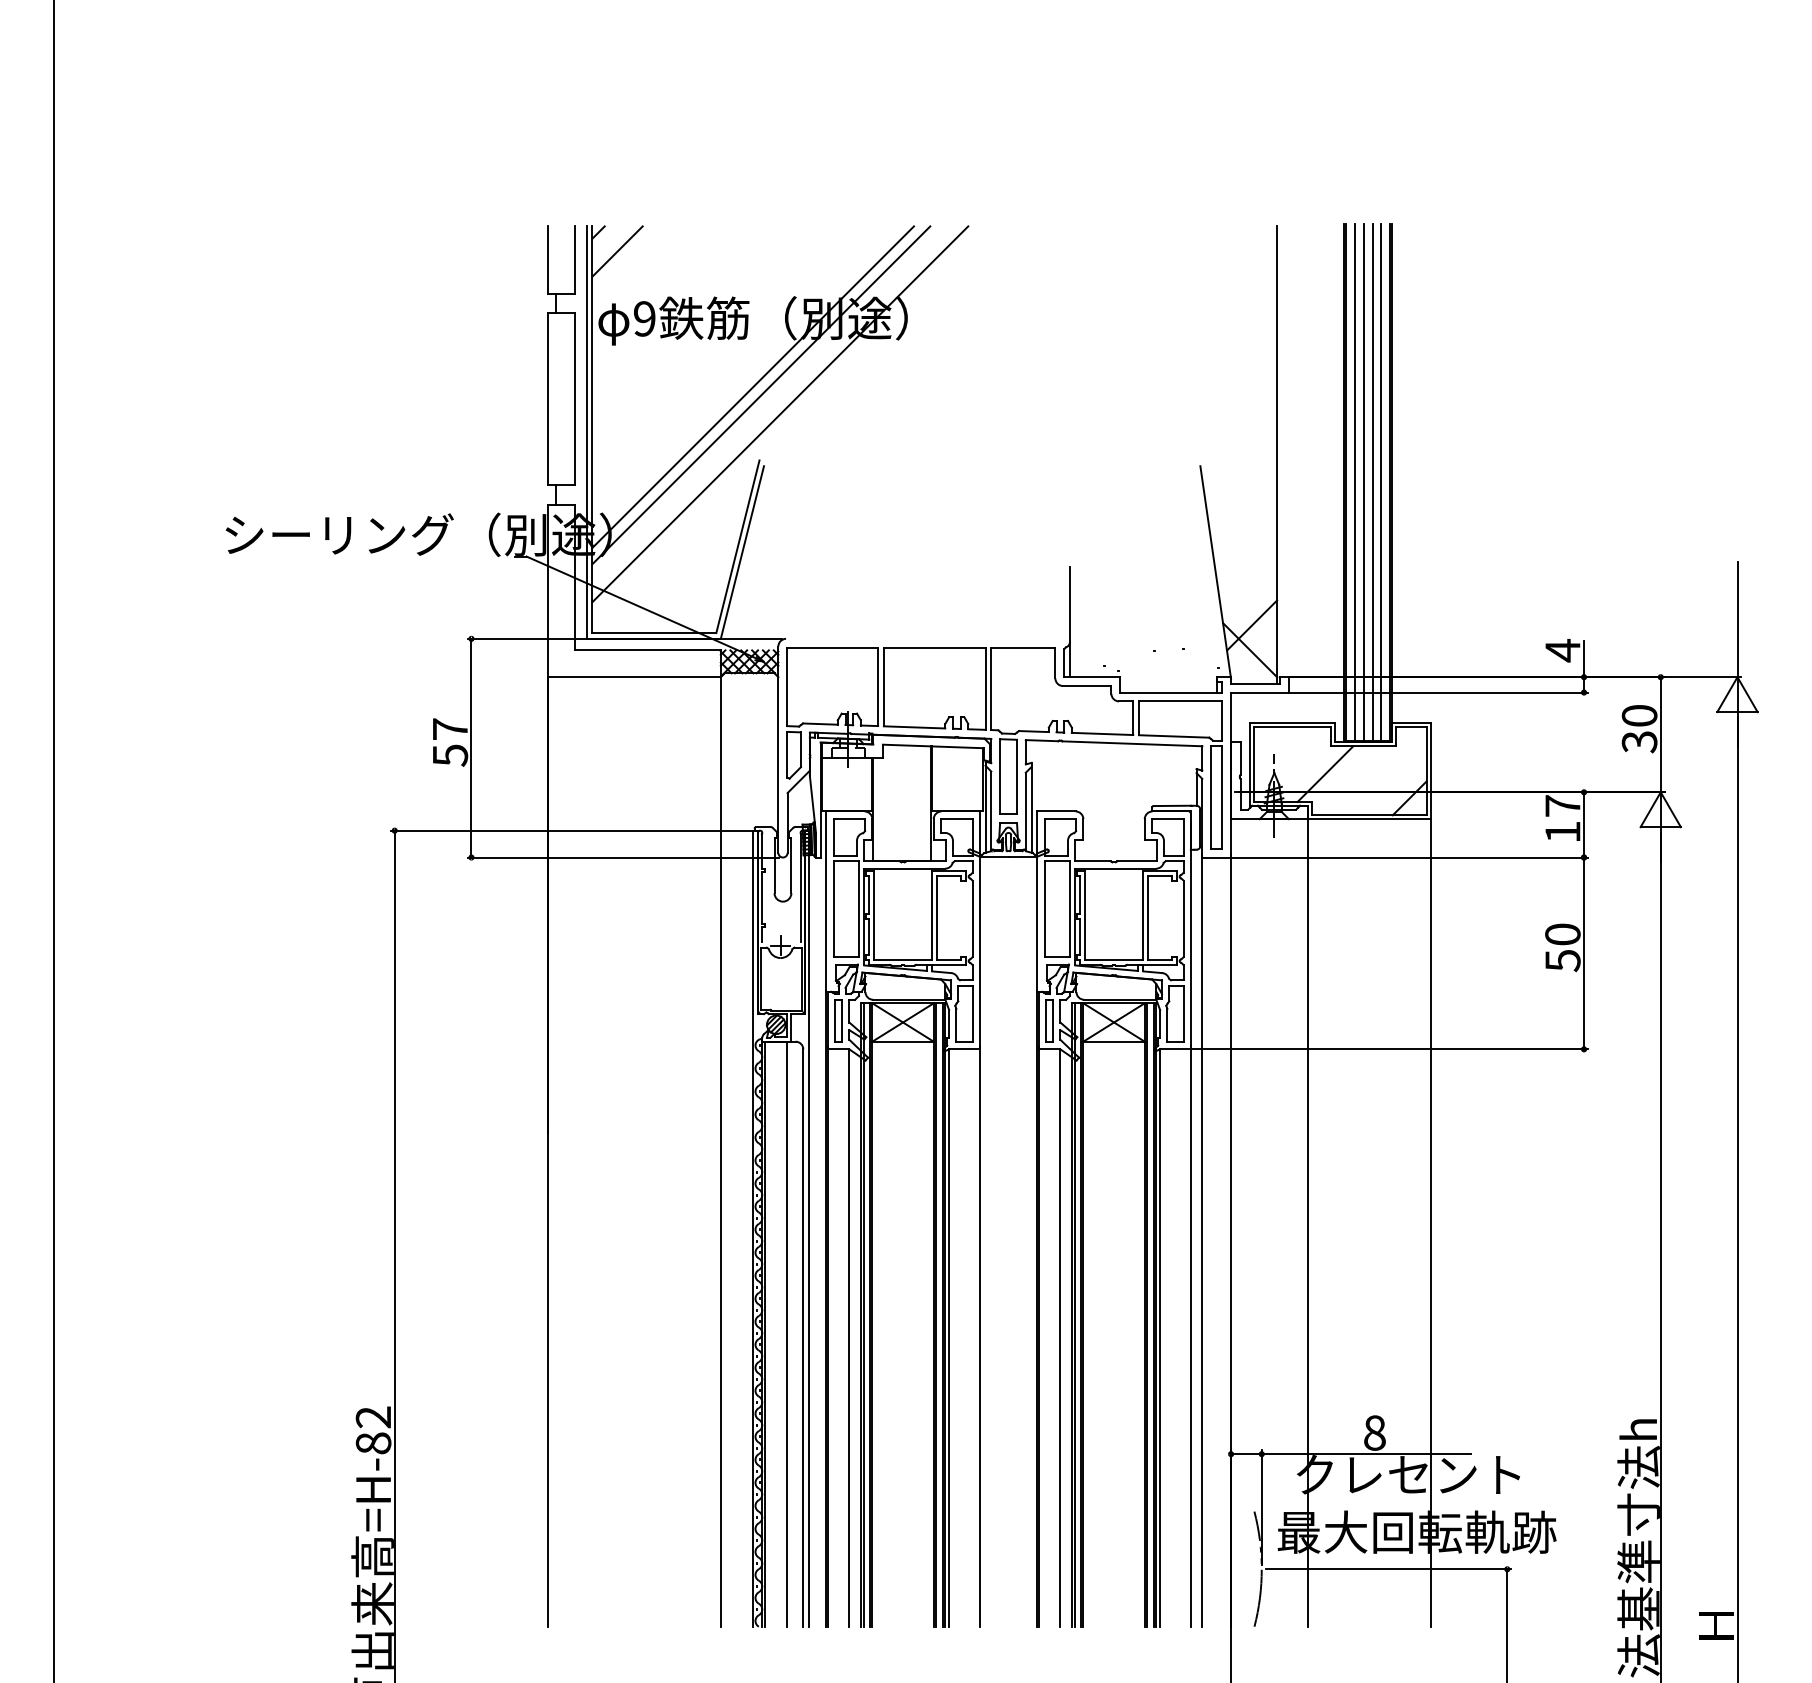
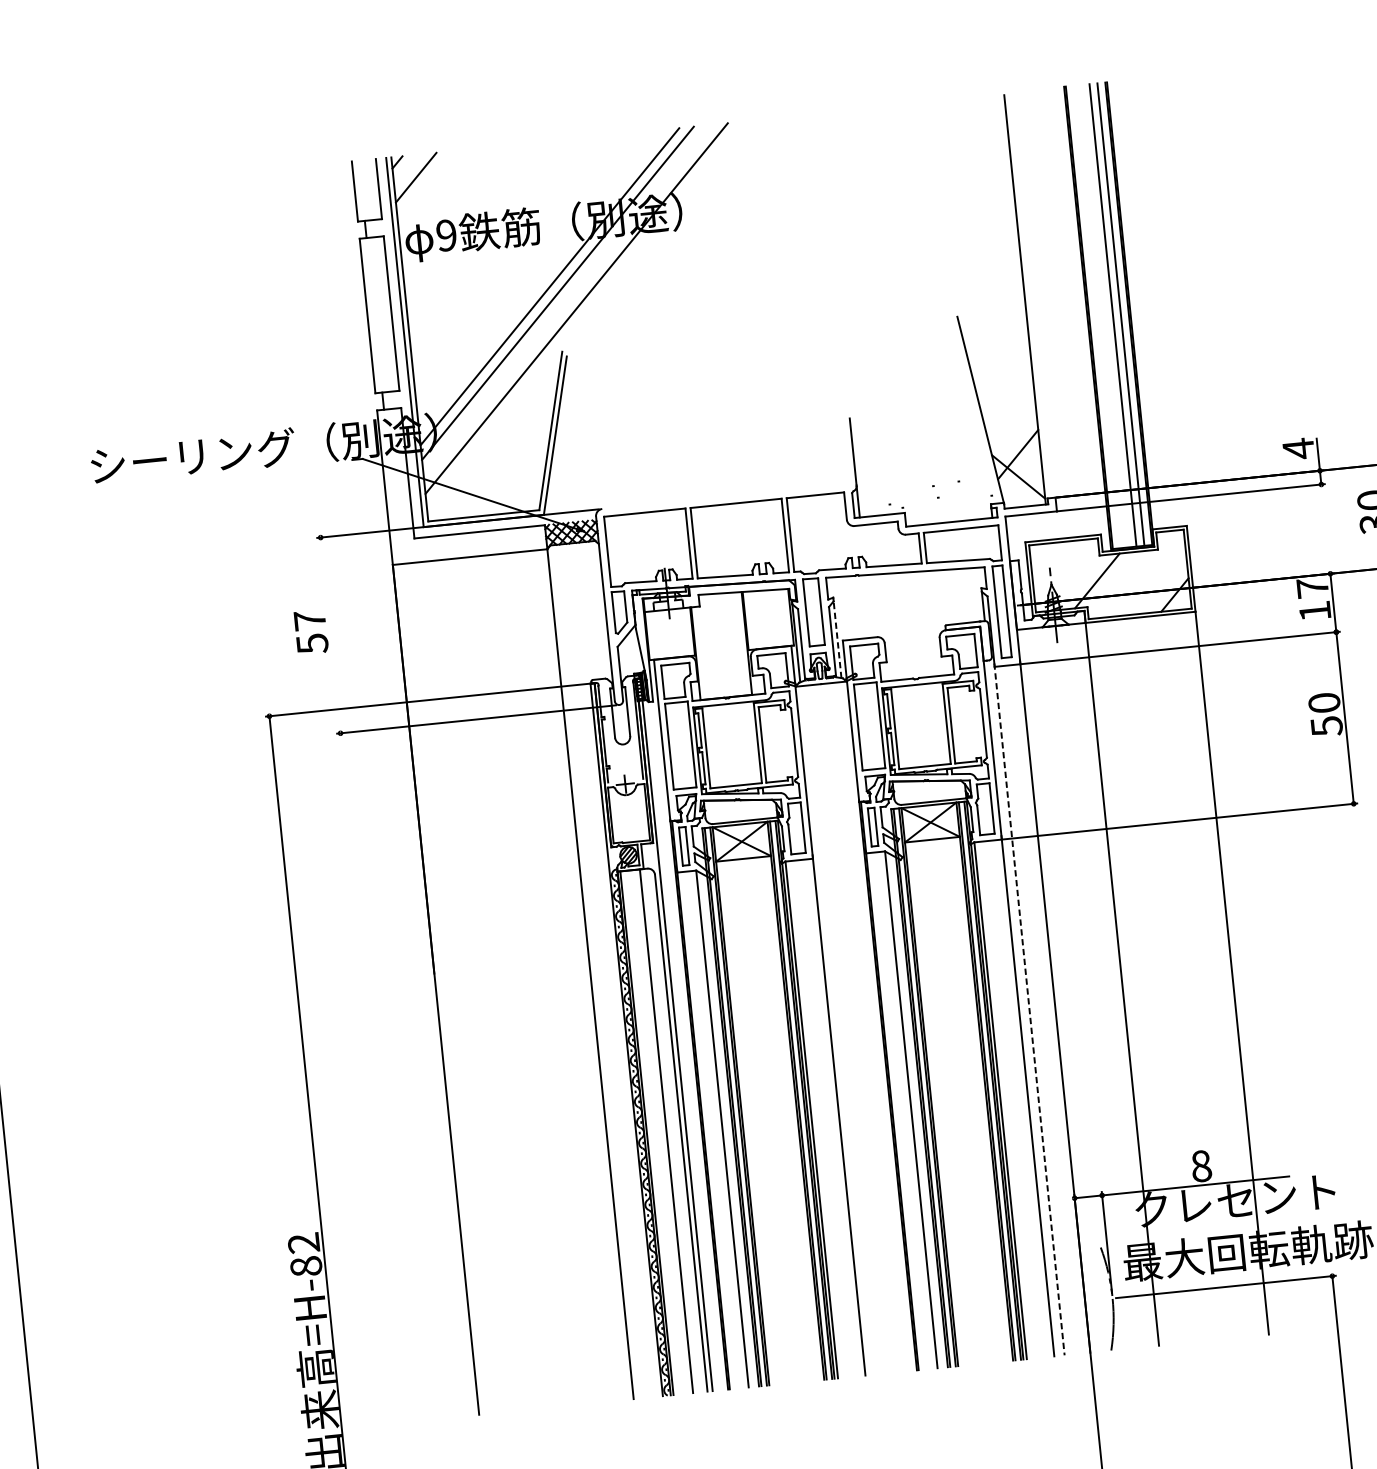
line: (1355, 481) -> (1097, 316), removed
line: (1363, 481) -> (1104, 315), removed
line: (471, 747) -> (330, 634), removed
line: (1031, 807) -> (837, 637), solid -> dashed
line: (1202, 1240) -> (1029, 1009), solid -> dashed

